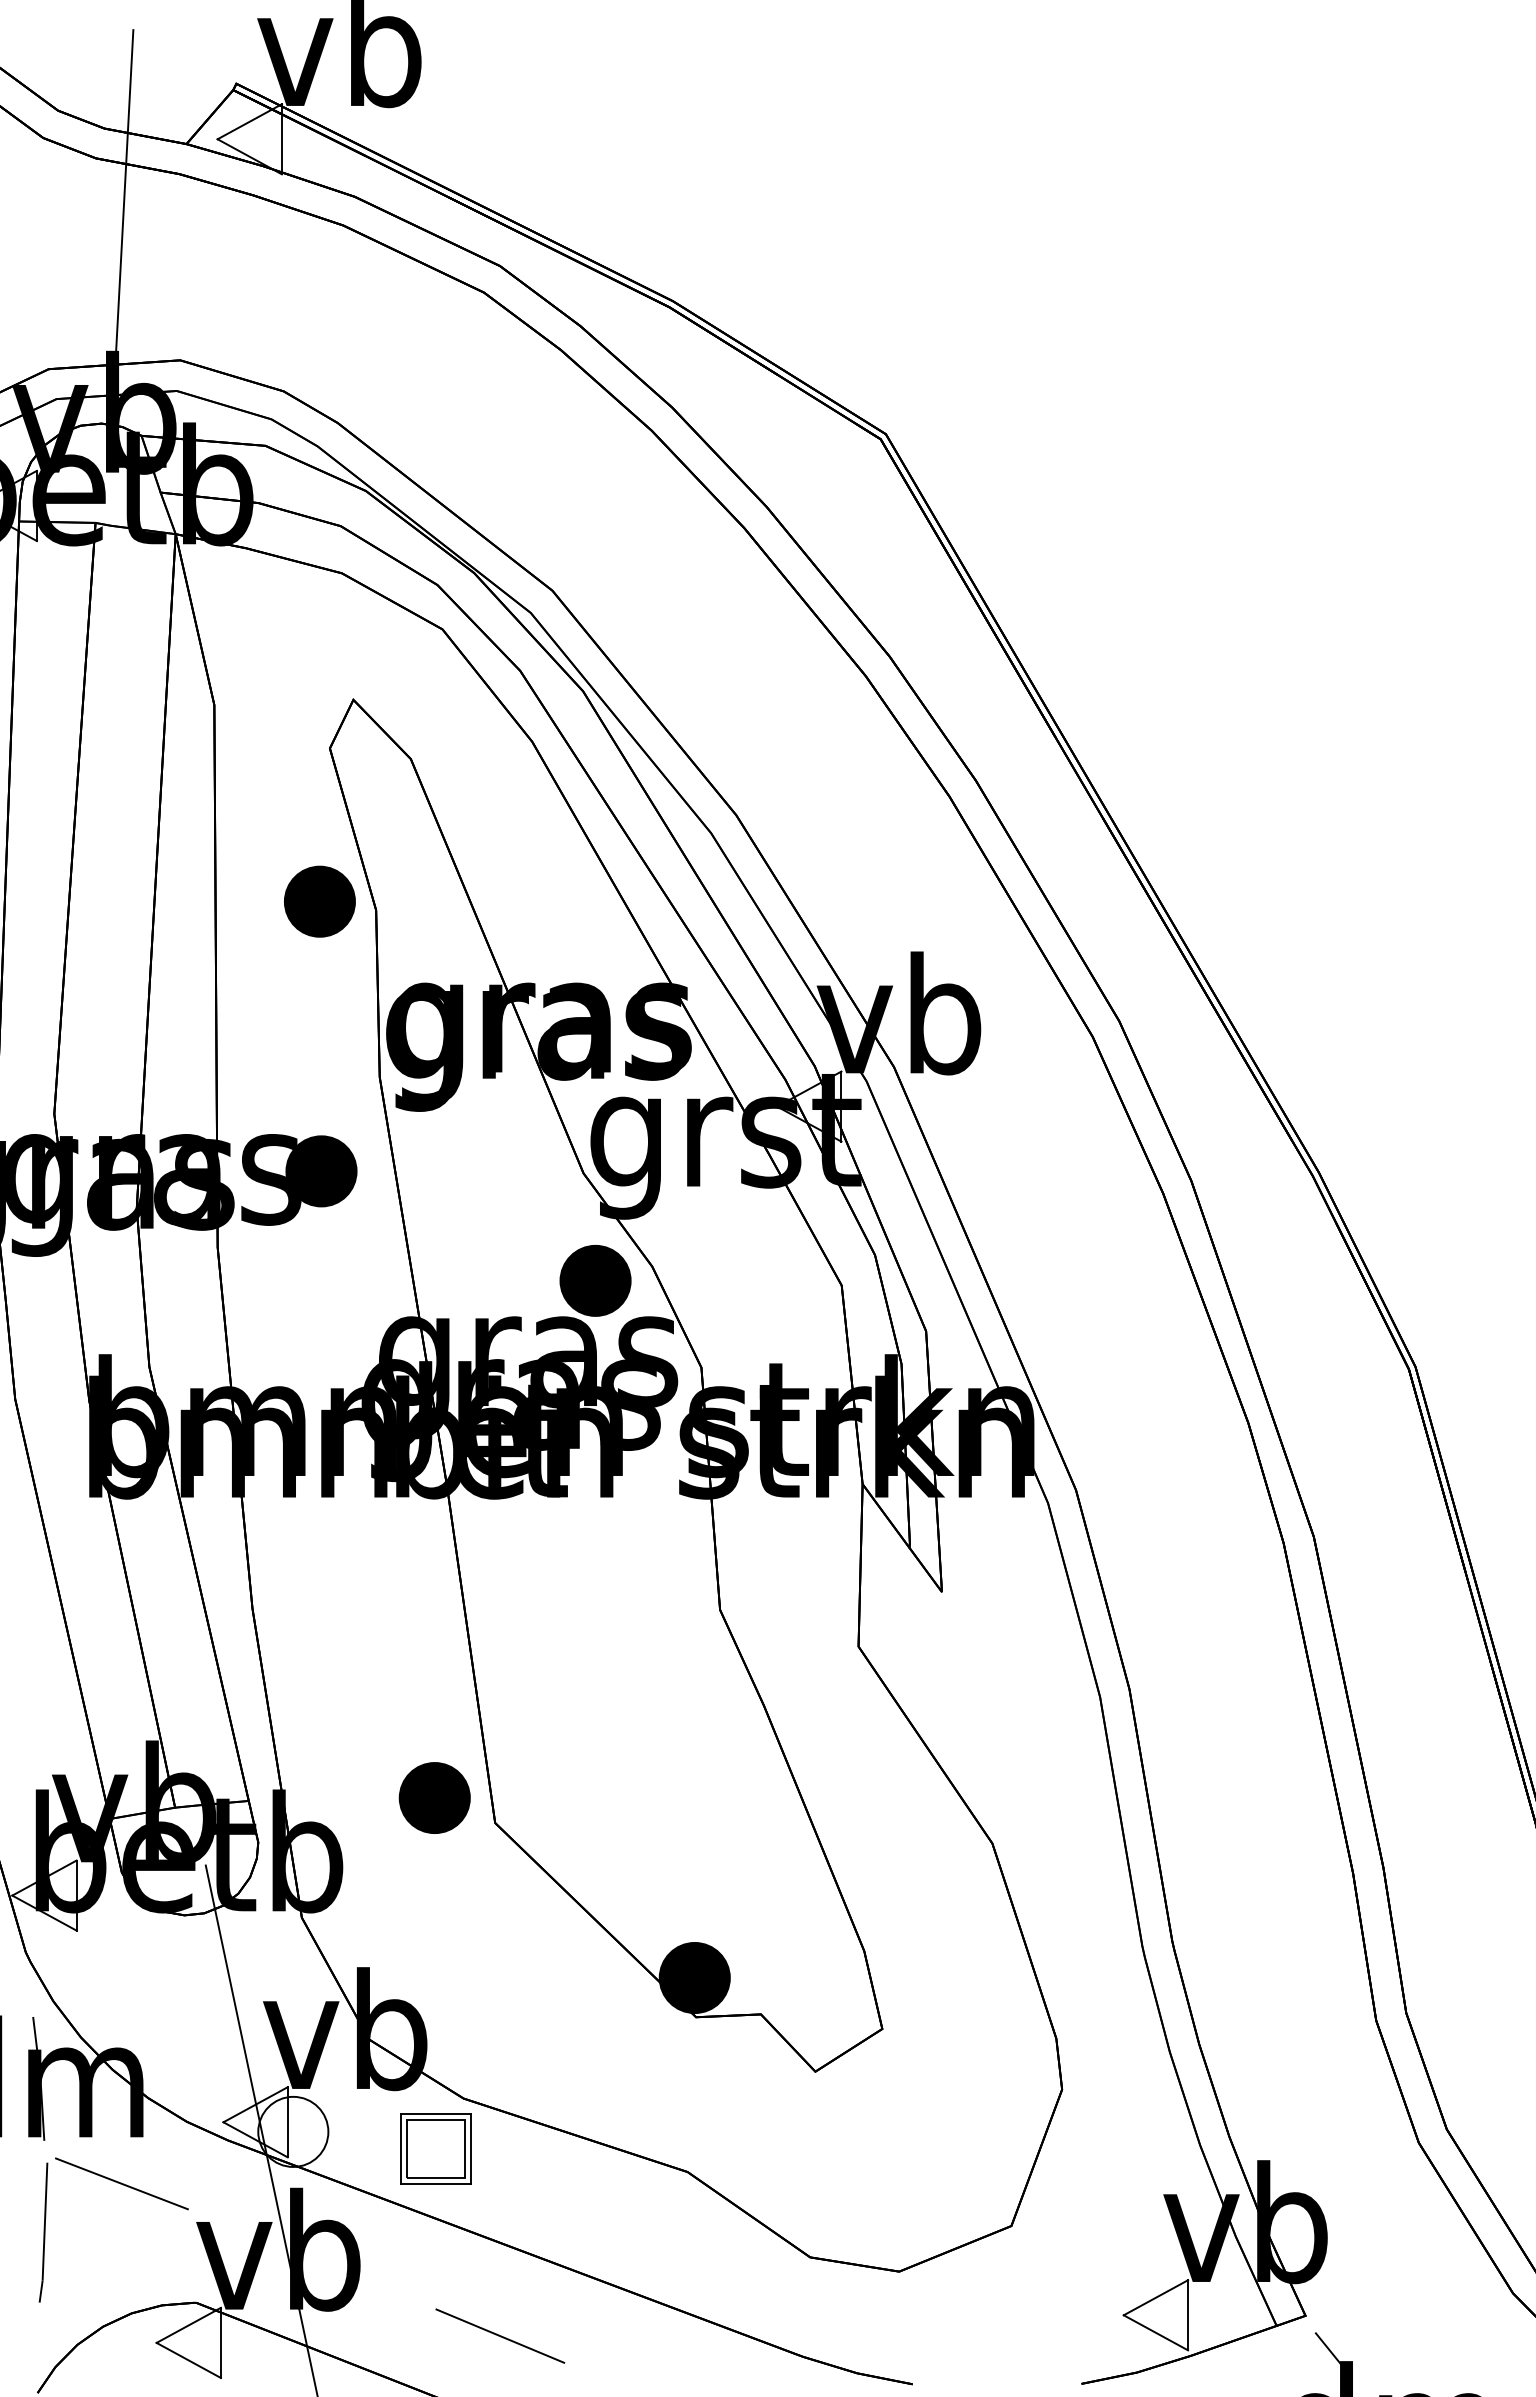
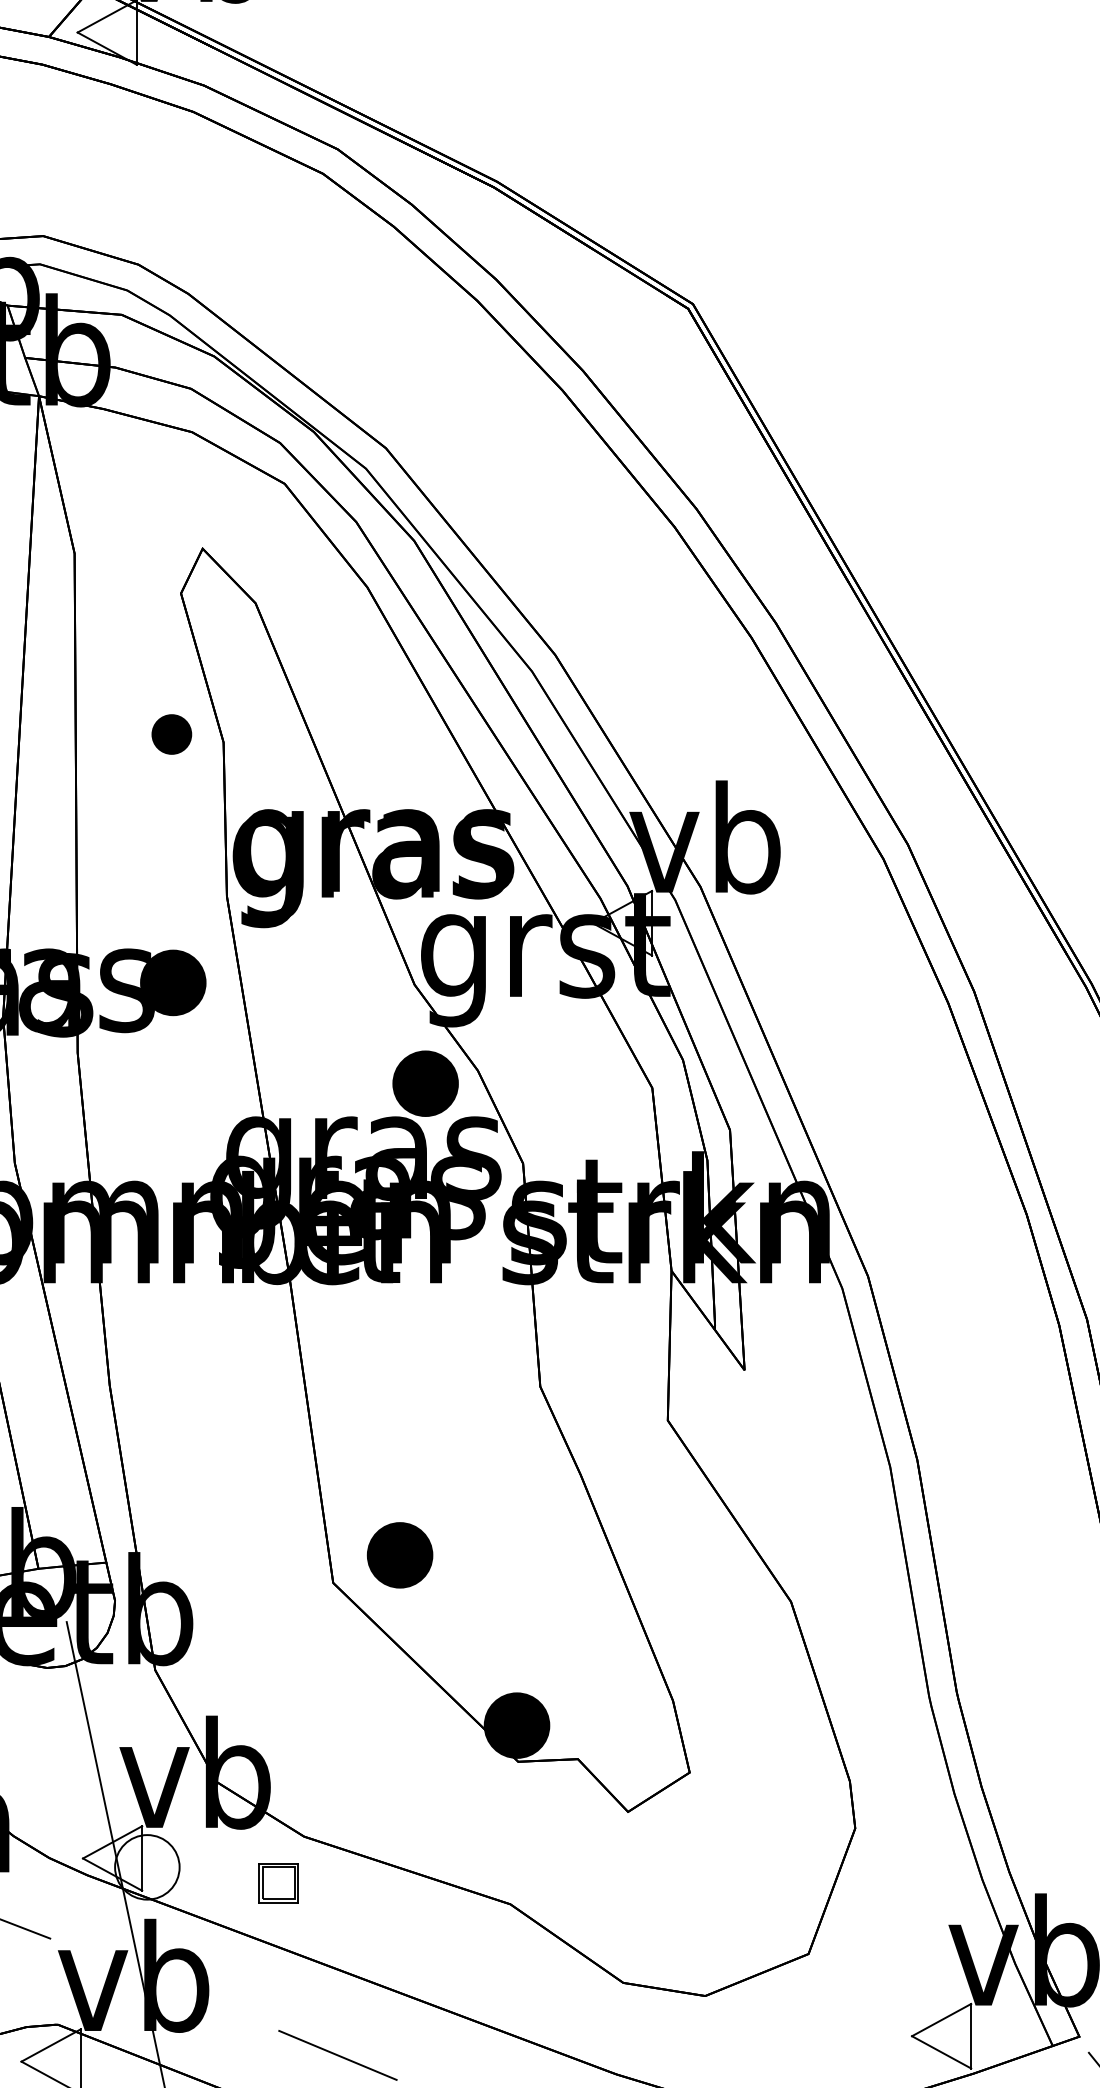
part: (319, 901) -> (171, 734), size x0.6
part: (434, 1797) -> (399, 1554), moved
part: (435, 2148) -> (278, 1882), size x0.6

